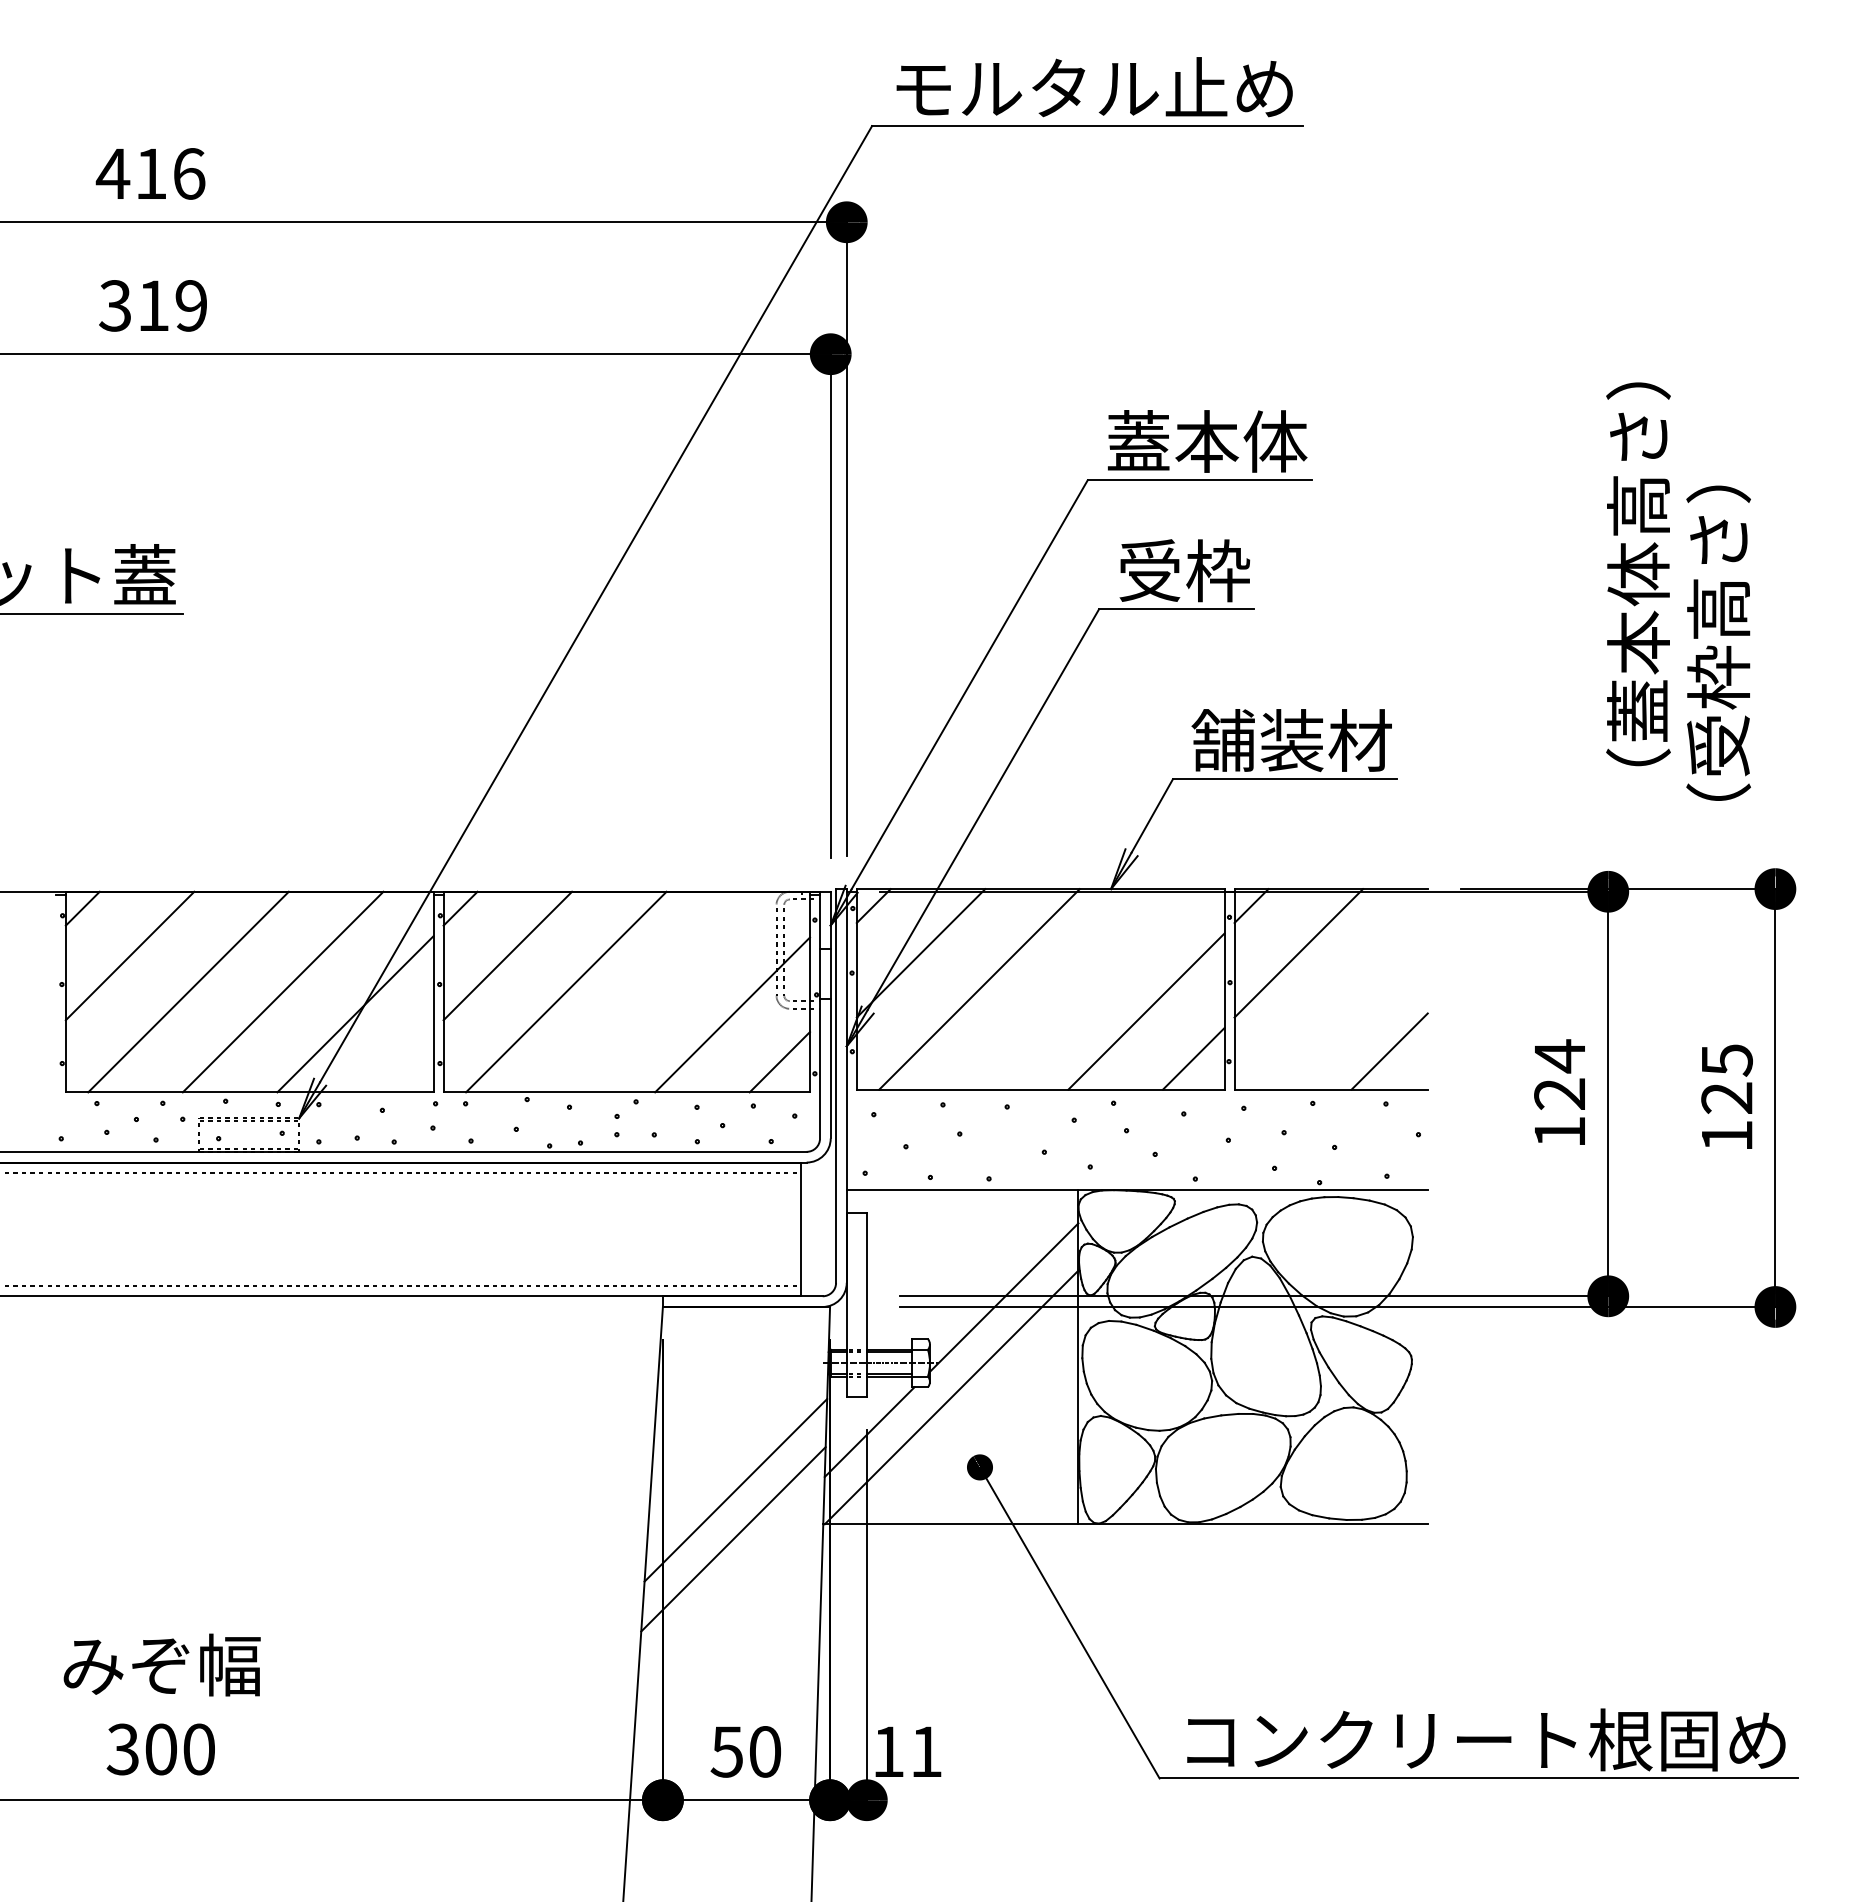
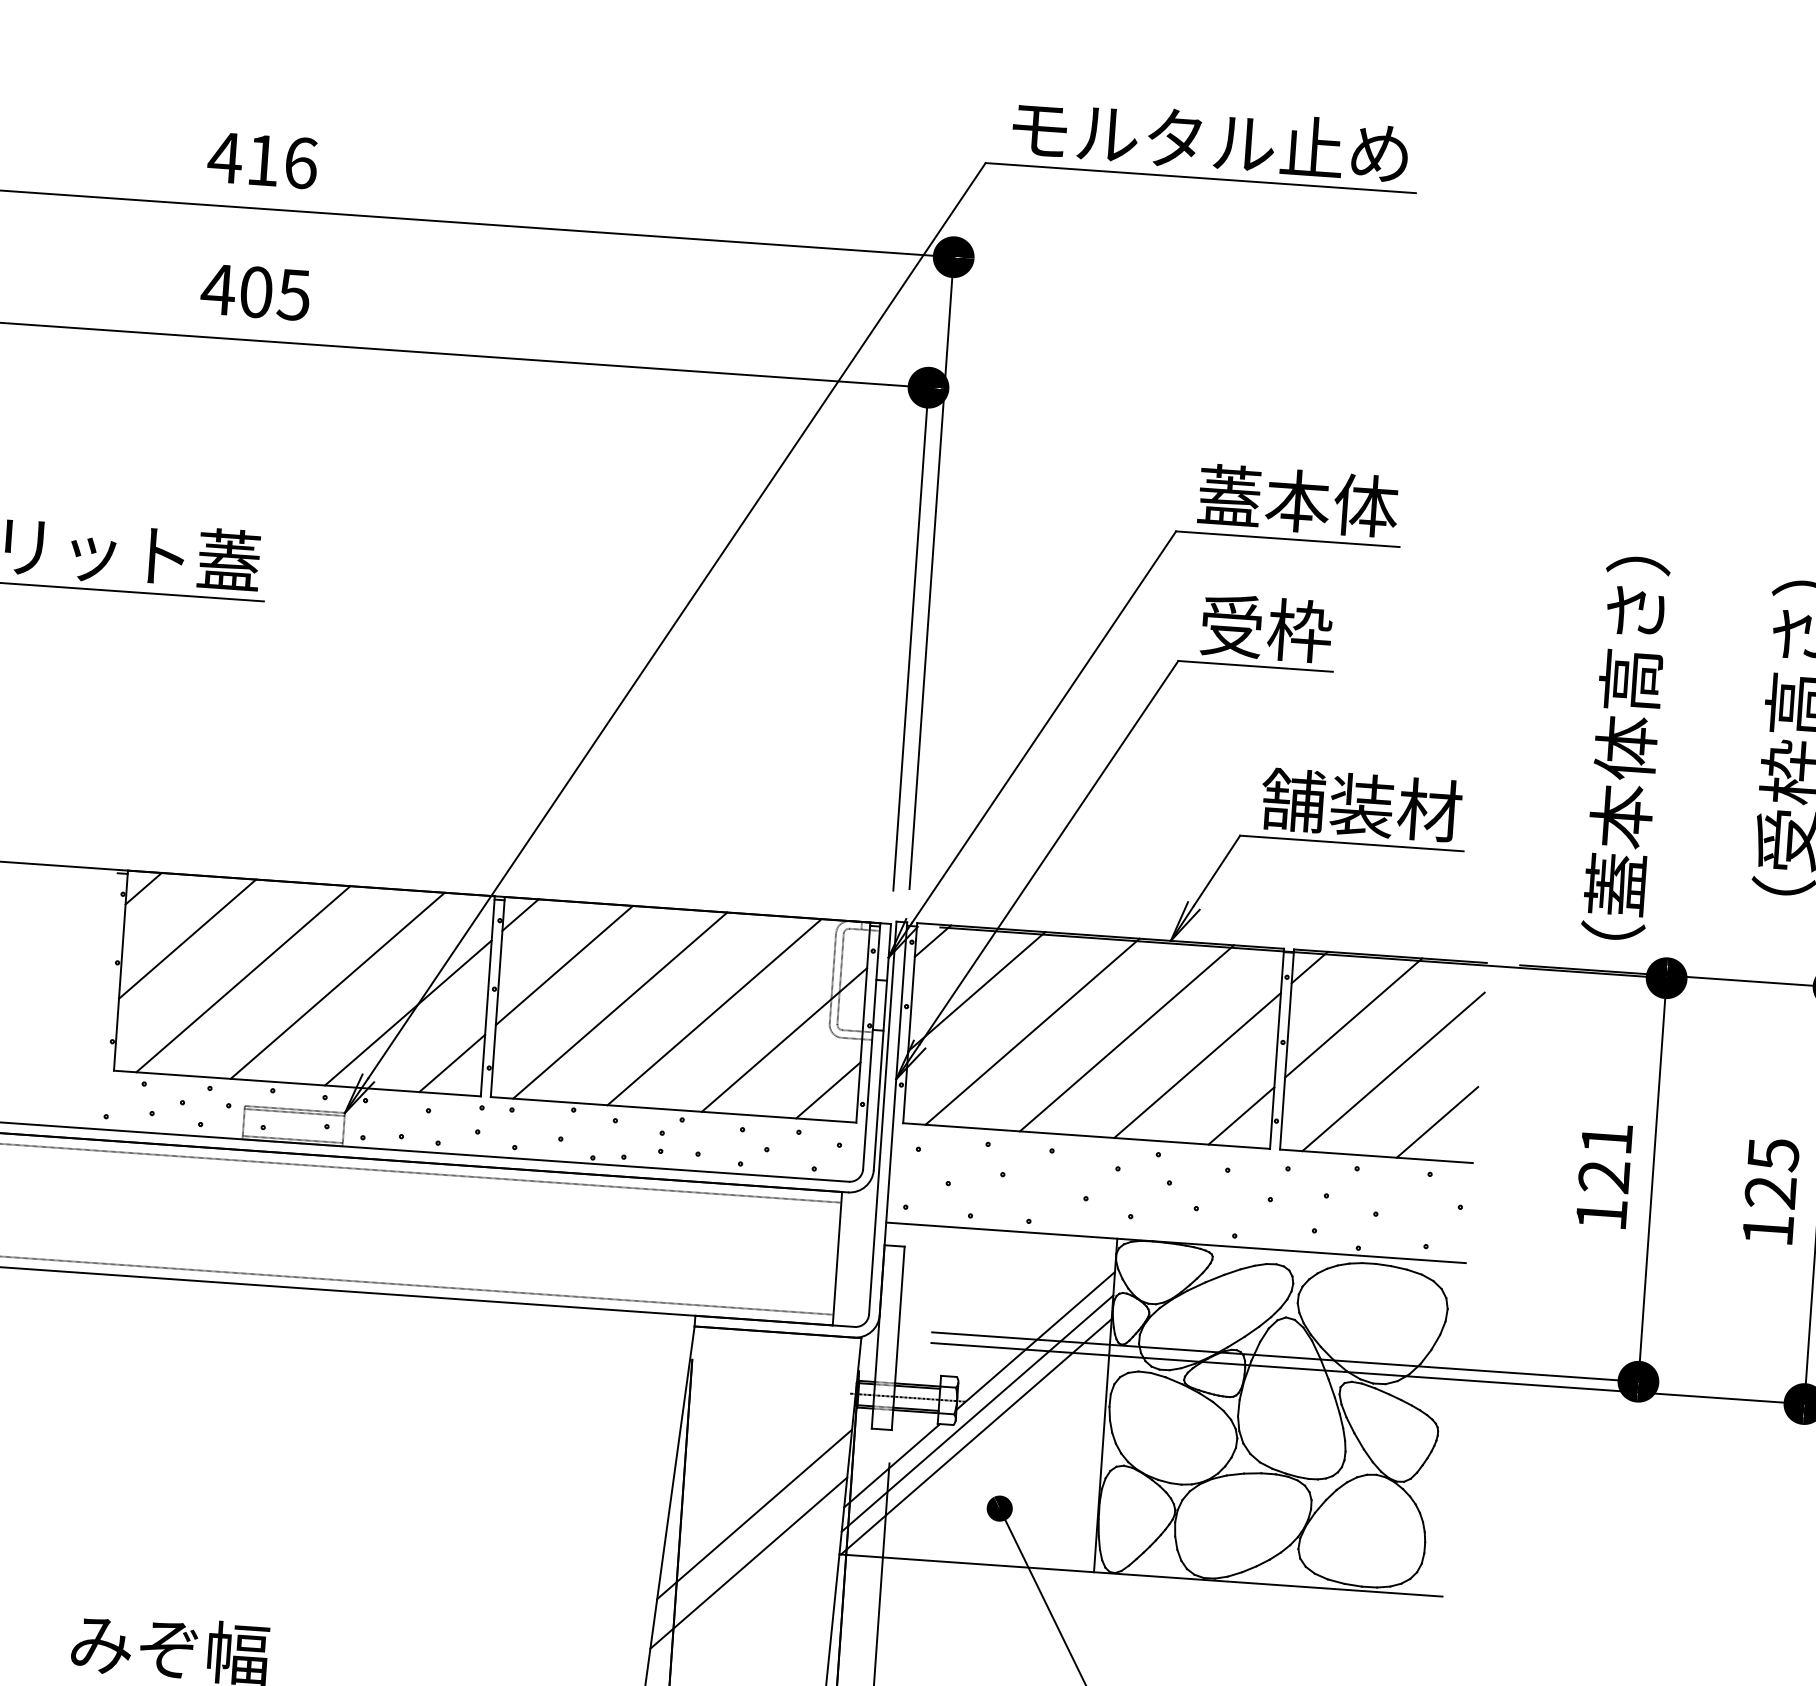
text: (152, 305) -> (255, 291), 319 -> 405
text: (1638, 574) -> (1625, 748), moved
line: (1073, 989) -> (1126, 1038), added
line: (660, 991) -> (714, 1011), added
line: (1342, 1003) -> (1393, 1071), added
text: (1559, 1056) -> (1606, 1139), 124 -> 121
line: (402, 1061) -> (451, 1063), added
line: (950, 1373) -> (976, 1412), added

